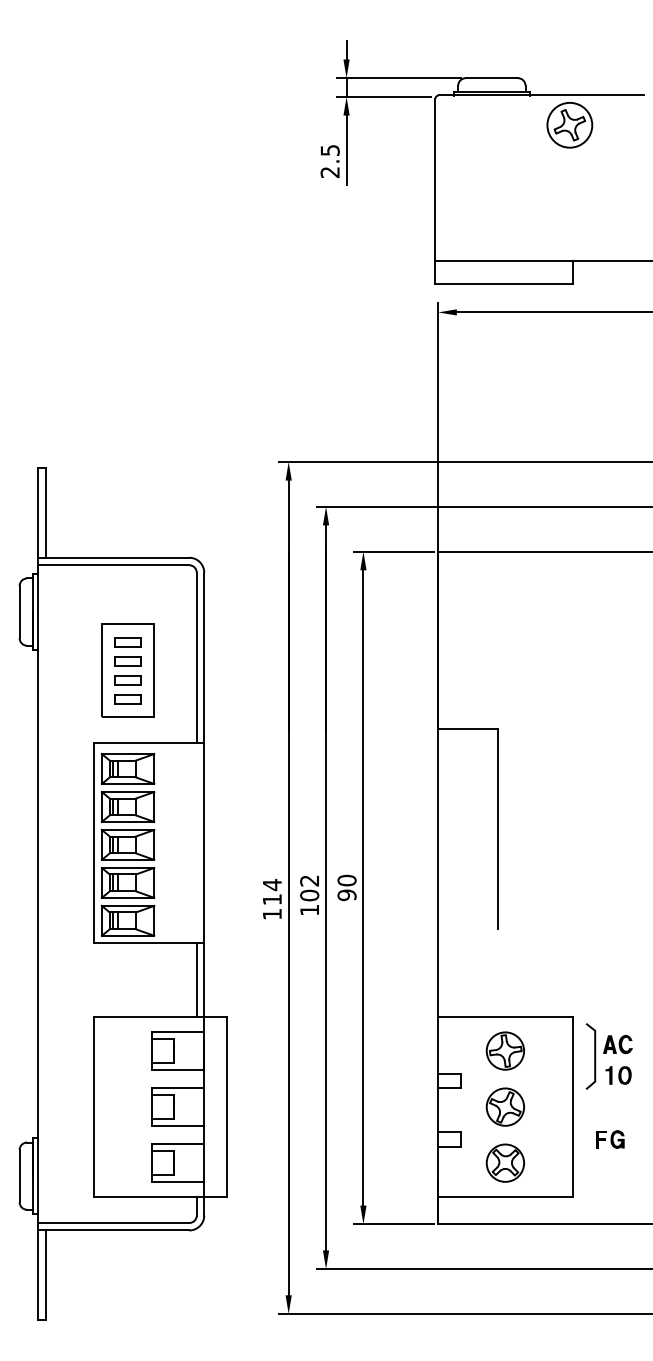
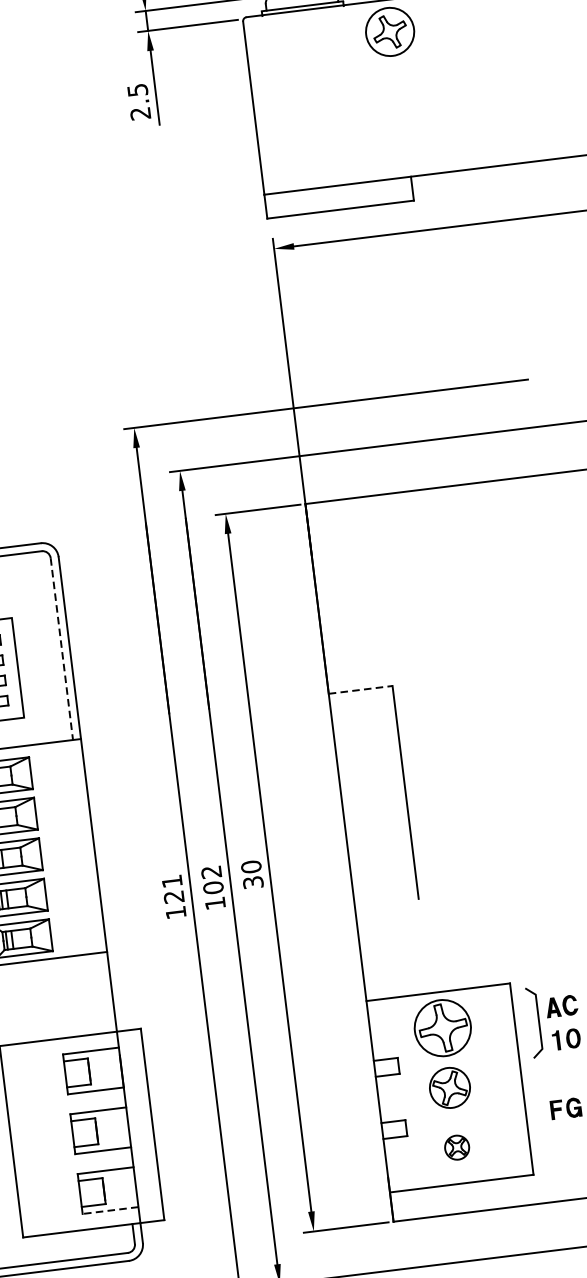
line: (196, 658) -> (61, 649), solid -> dashed
line: (468, 729) -> (361, 689), solid -> dashed
text: (271, 892) -> (172, 889), 114 -> 121
text: (346, 895) -> (252, 882), 90 -> 30
line: (196, 979) -> (103, 992), removed
part: (504, 1050) -> (441, 1027), size x1.4
part: (504, 1162) -> (456, 1147), size x0.6
line: (177, 1181) -> (109, 1210), solid -> dashed

